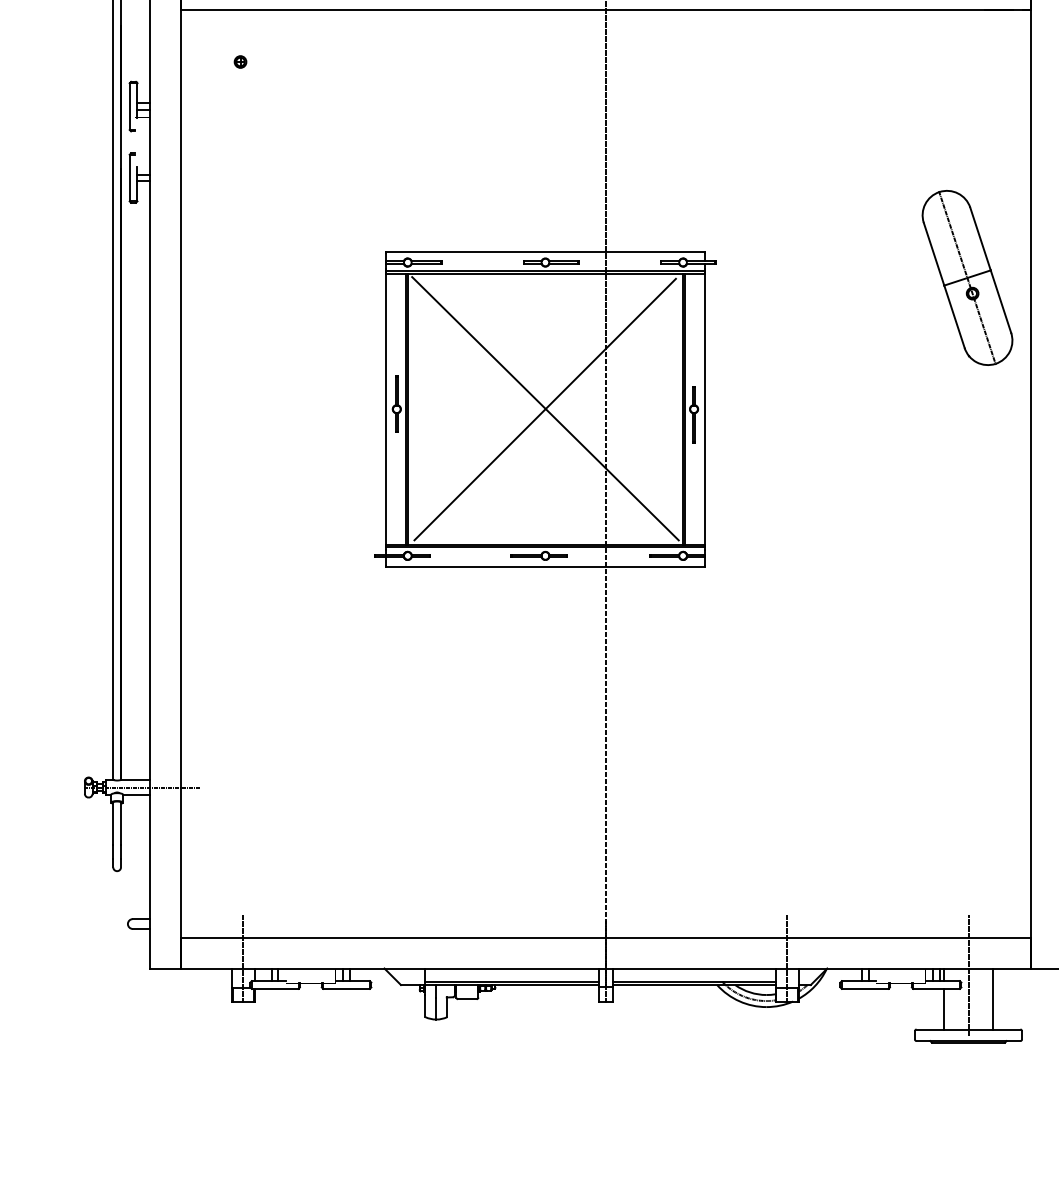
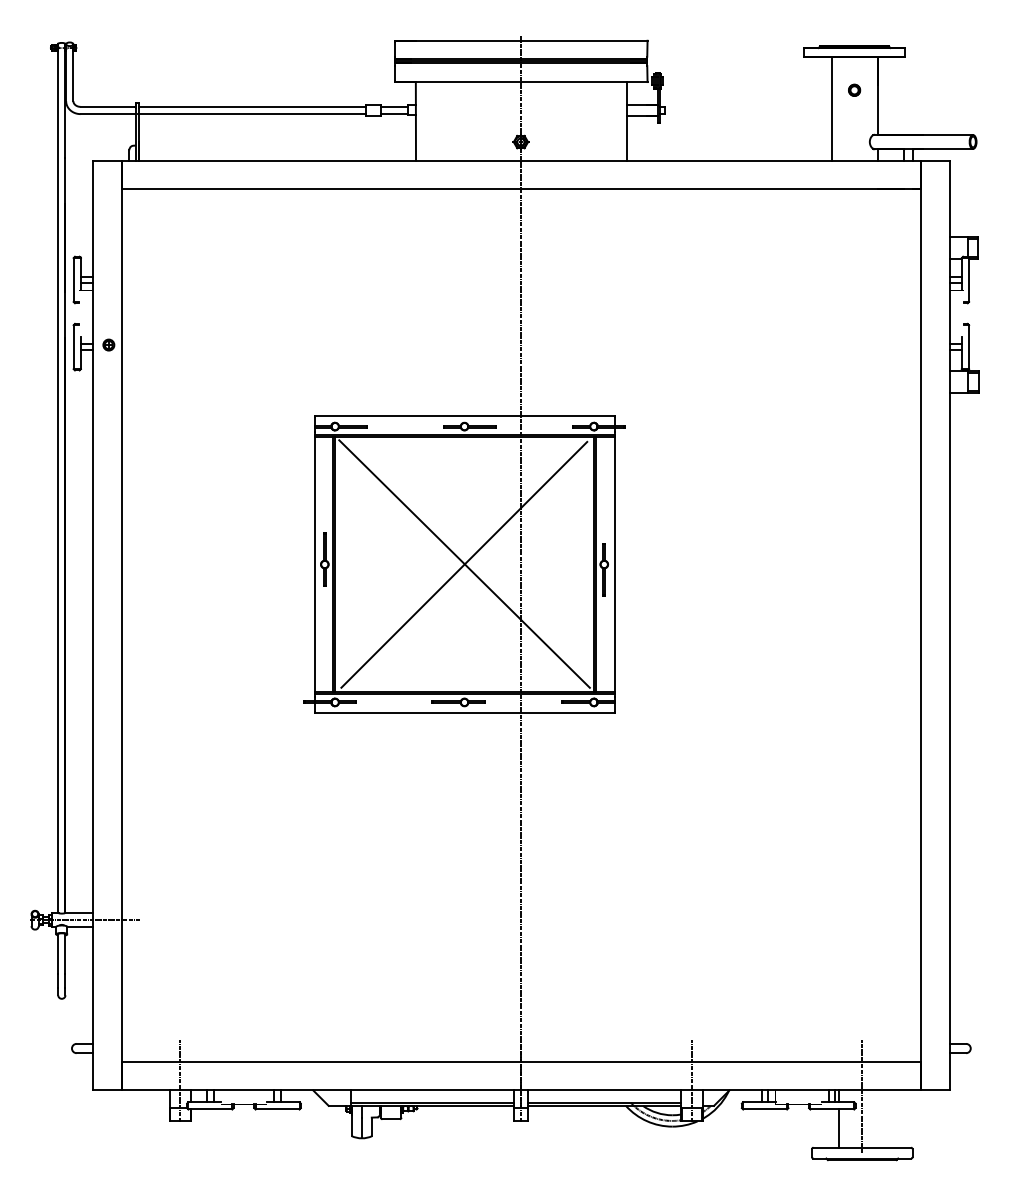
part: (240, 61) -> (108, 344), moved
part: (967, 277) -> (861, 440), removed
line: (993, 998) -> (885, 1118), removed

